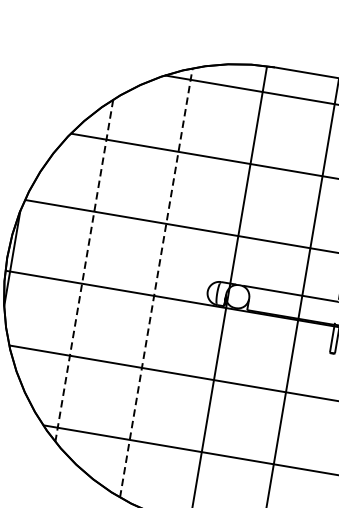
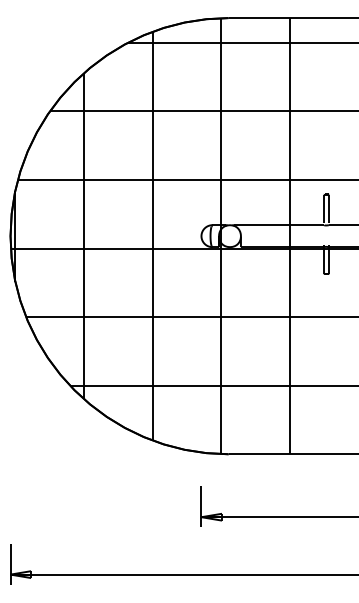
line: (83, 269) -> (83, 235), dashed -> solid
line: (156, 282) -> (152, 235), dashed -> solid

